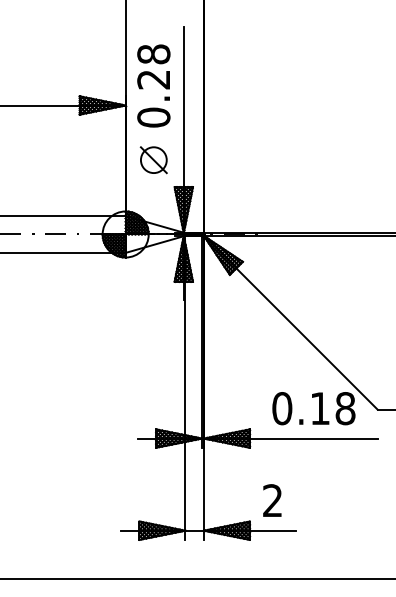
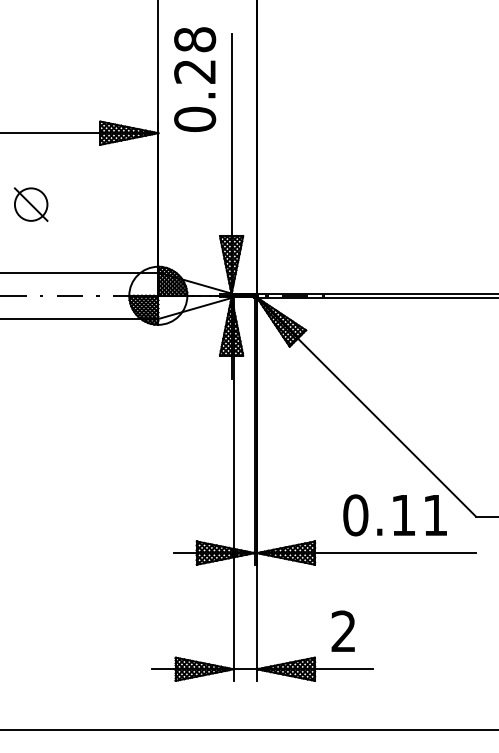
text: (153, 85) -> (194, 78), moved
part: (153, 160) -> (30, 205), moved
text: (345, 408) -> (435, 515), 0.18 -> 0.11

